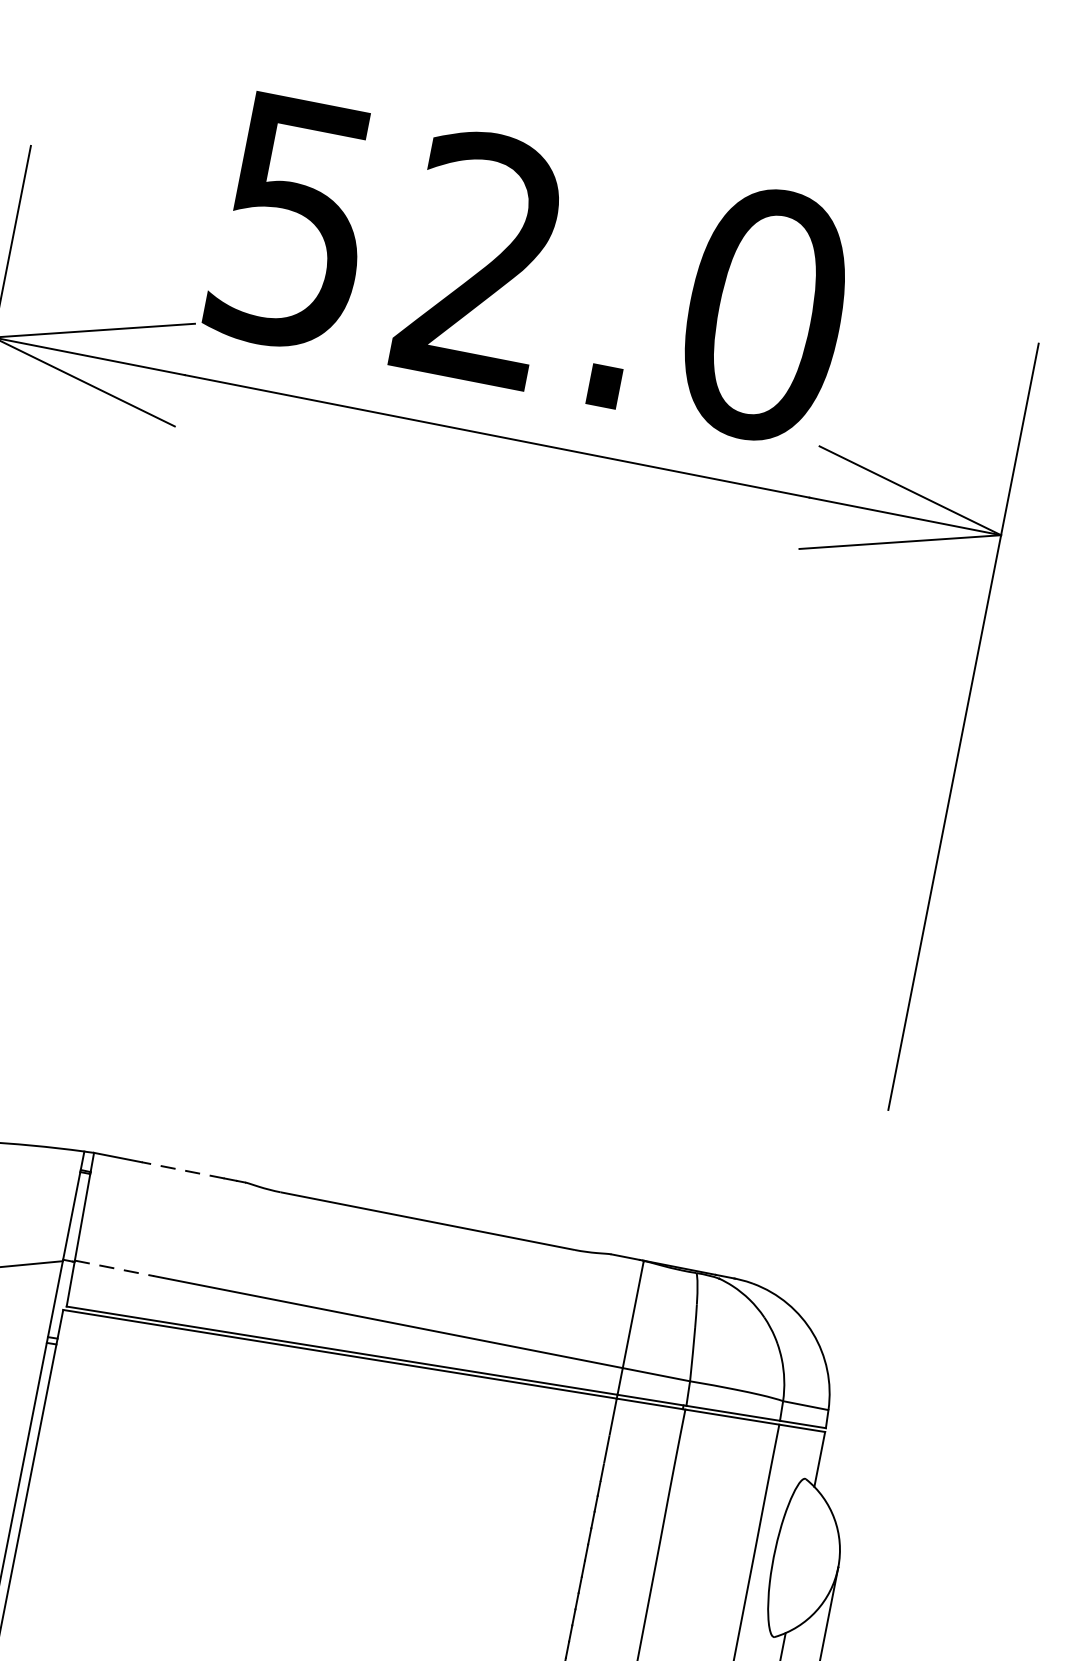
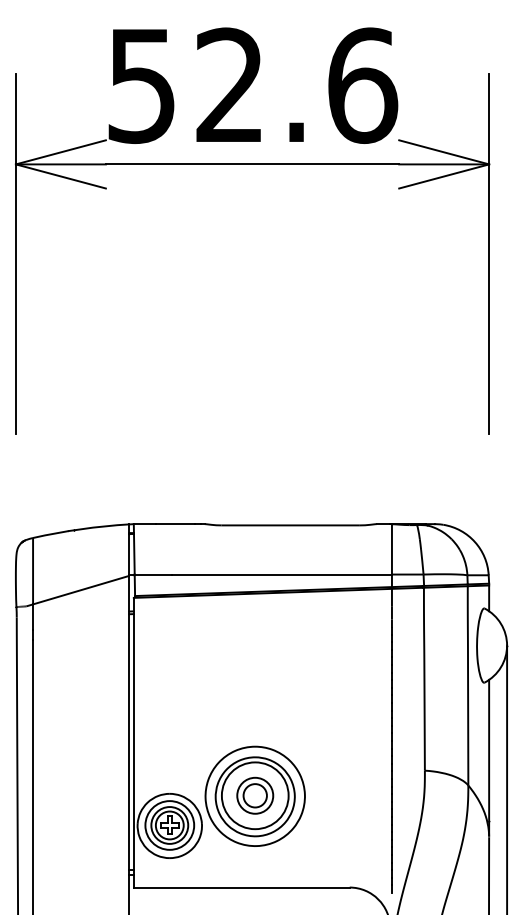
text: (764, 314) -> (362, 85), 52.0 -> 52.6
line: (182, 1171) -> (175, 524), dashed -> solid
line: (114, 1268) -> (153, 574), dashed -> solid

